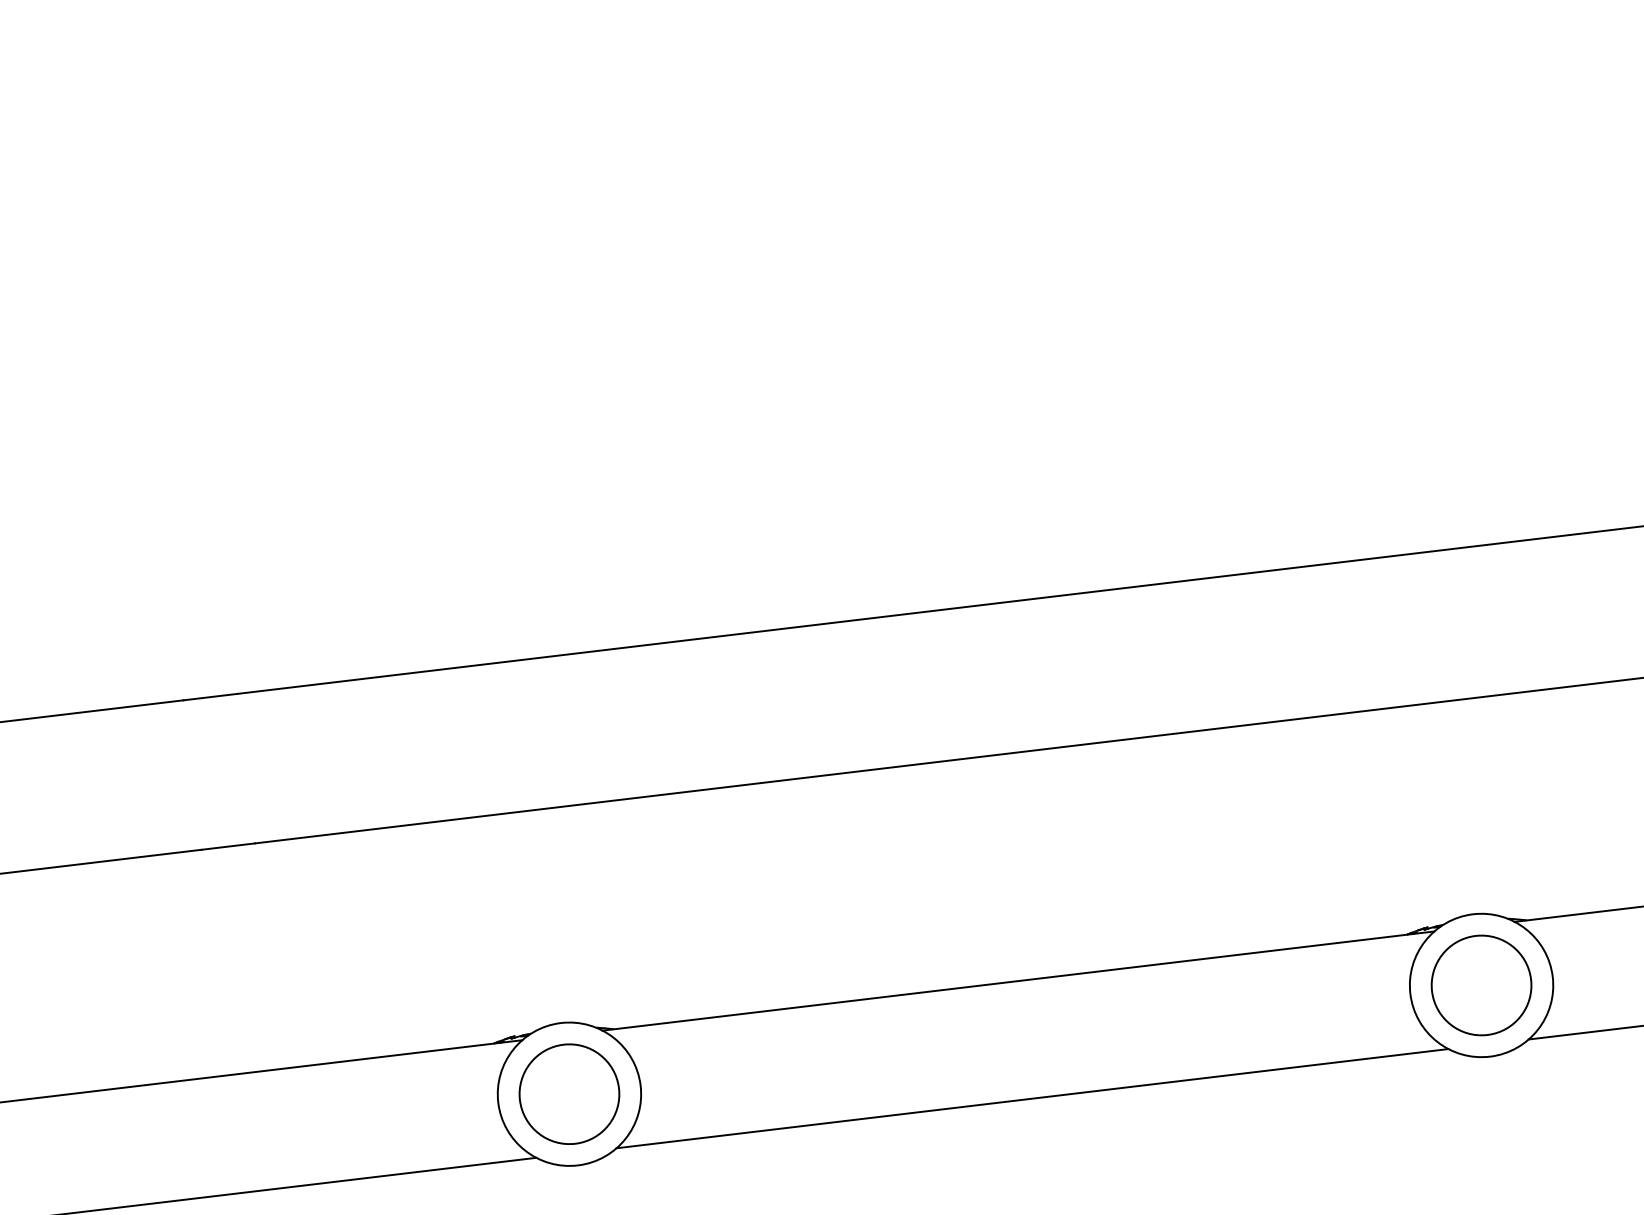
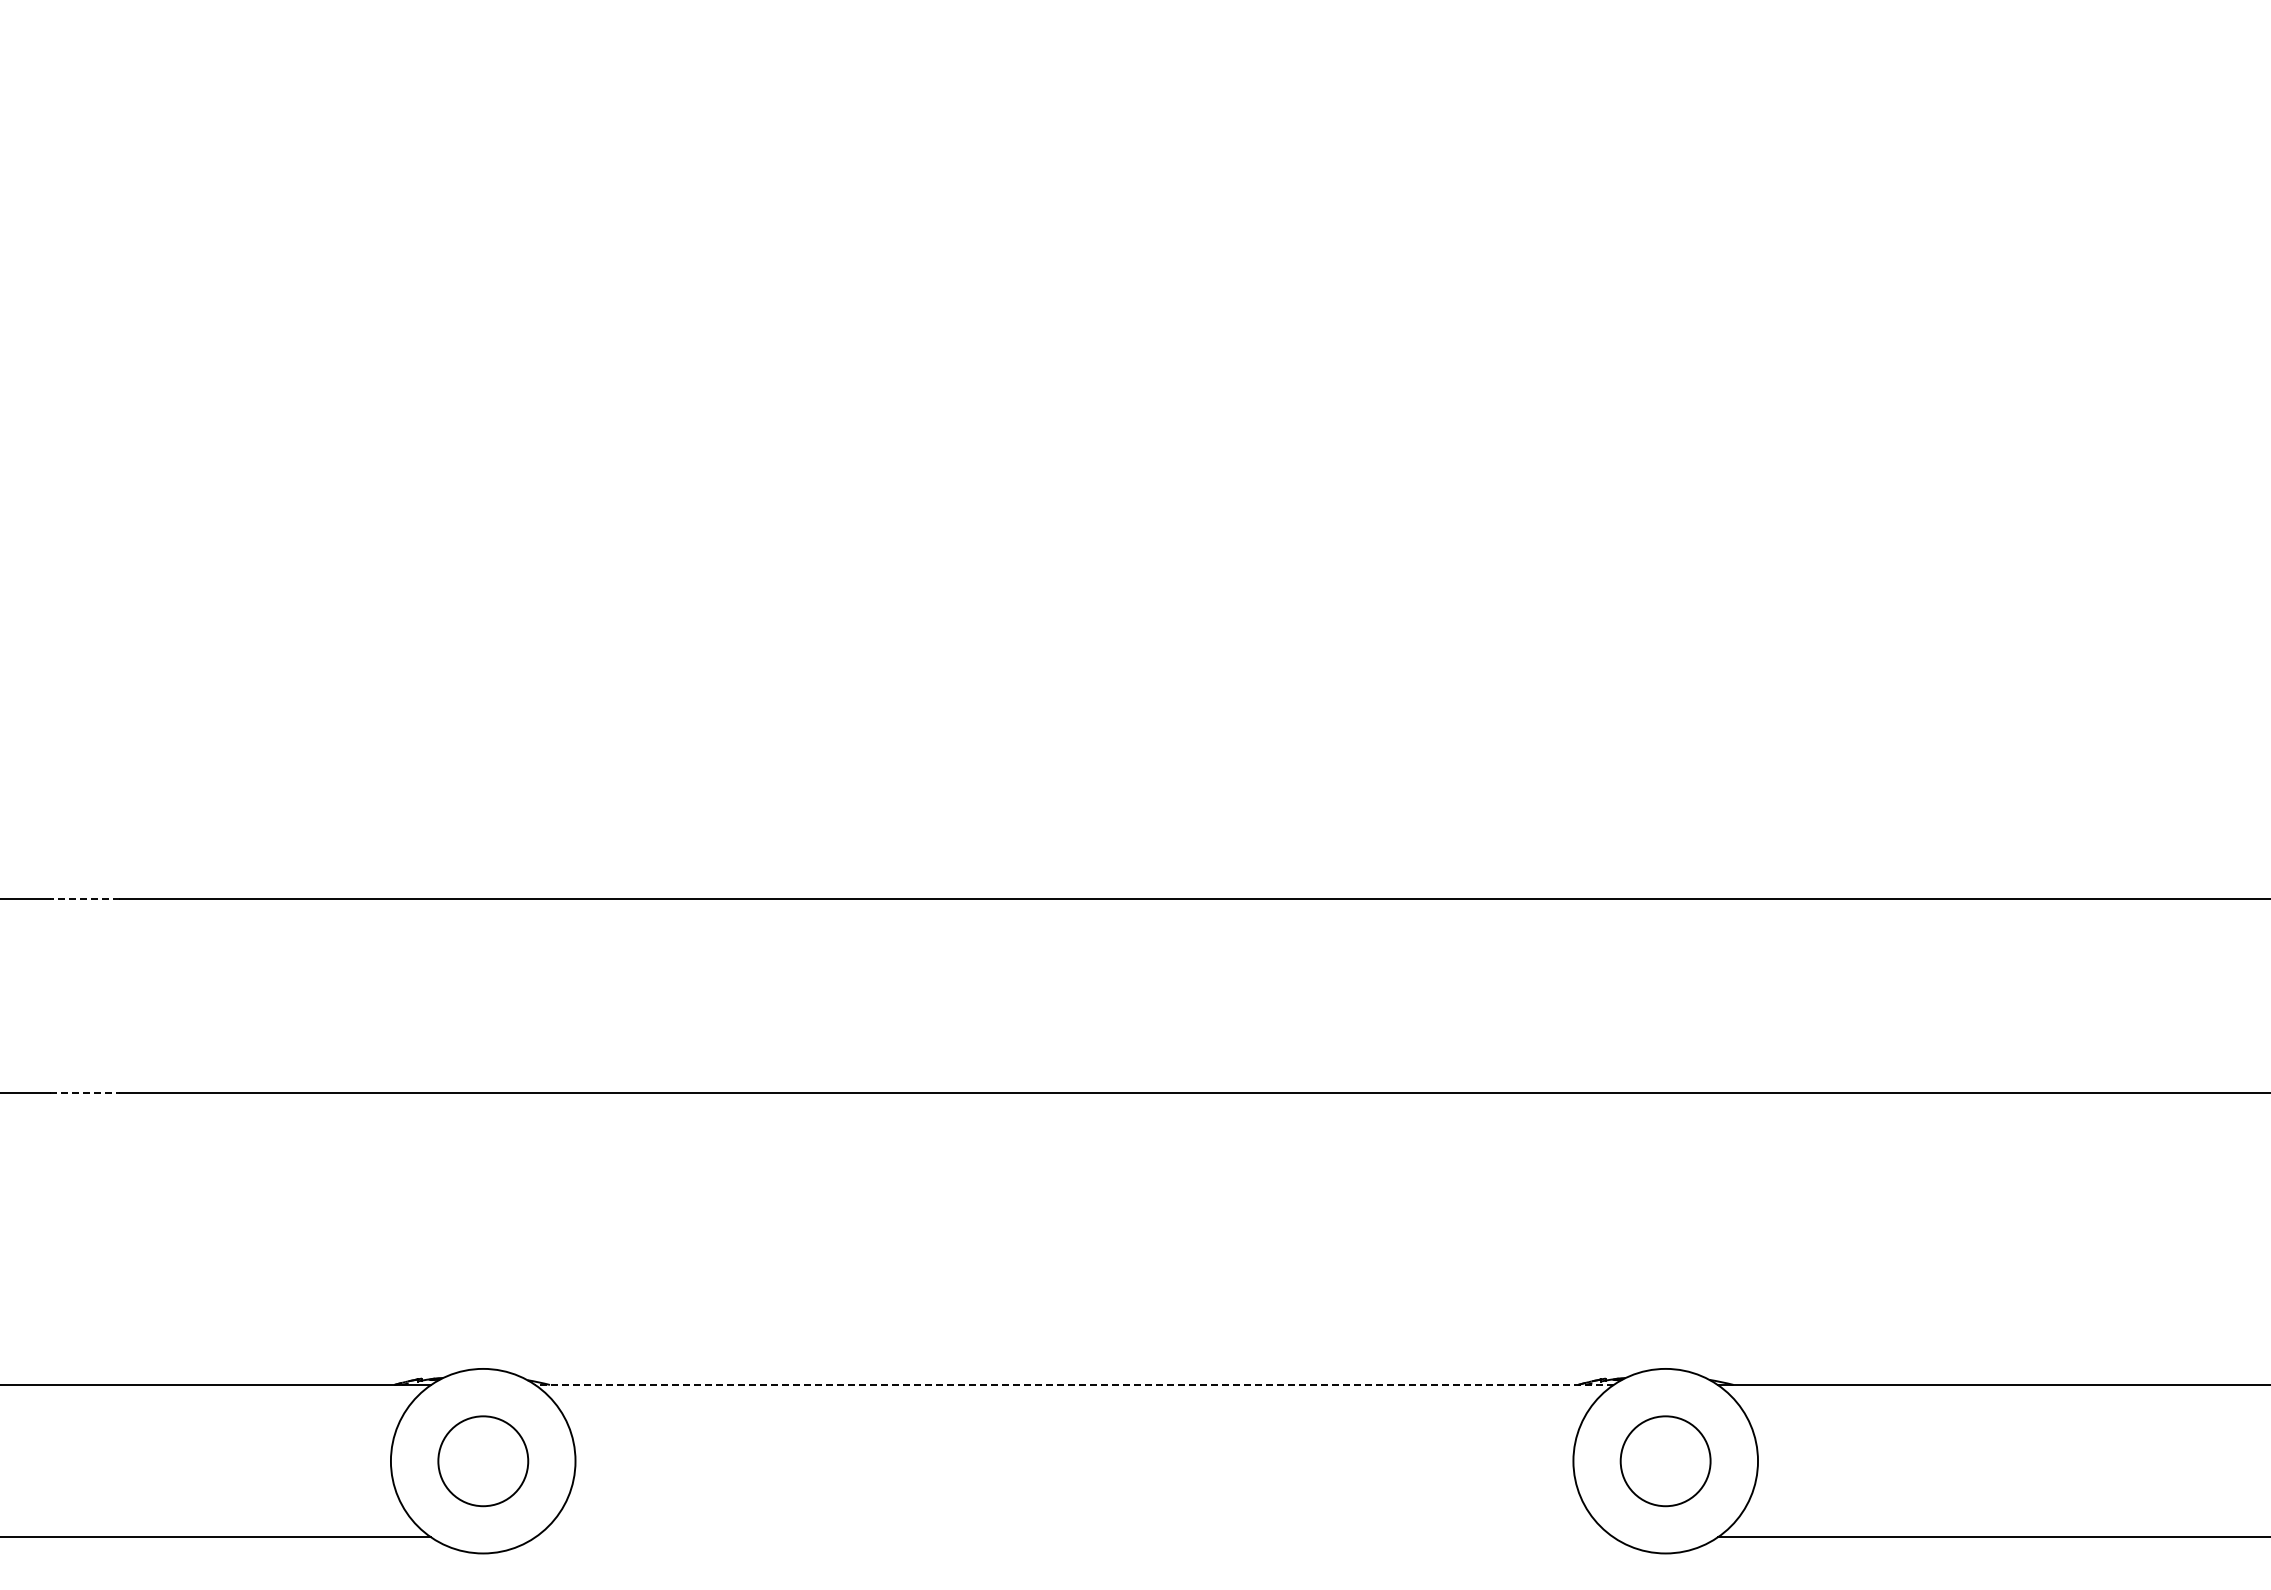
line: (210, 696) -> (84, 898), solid -> dashed
line: (228, 846) -> (84, 1092), solid -> dashed
line: (1017, 980) -> (1073, 1384), solid -> dashed
circle: (1481, 985) -> (1665, 1461), size x0.7
circle: (569, 1094) -> (483, 1461), size x0.7
line: (1032, 1098) -> (1074, 1537), removed

